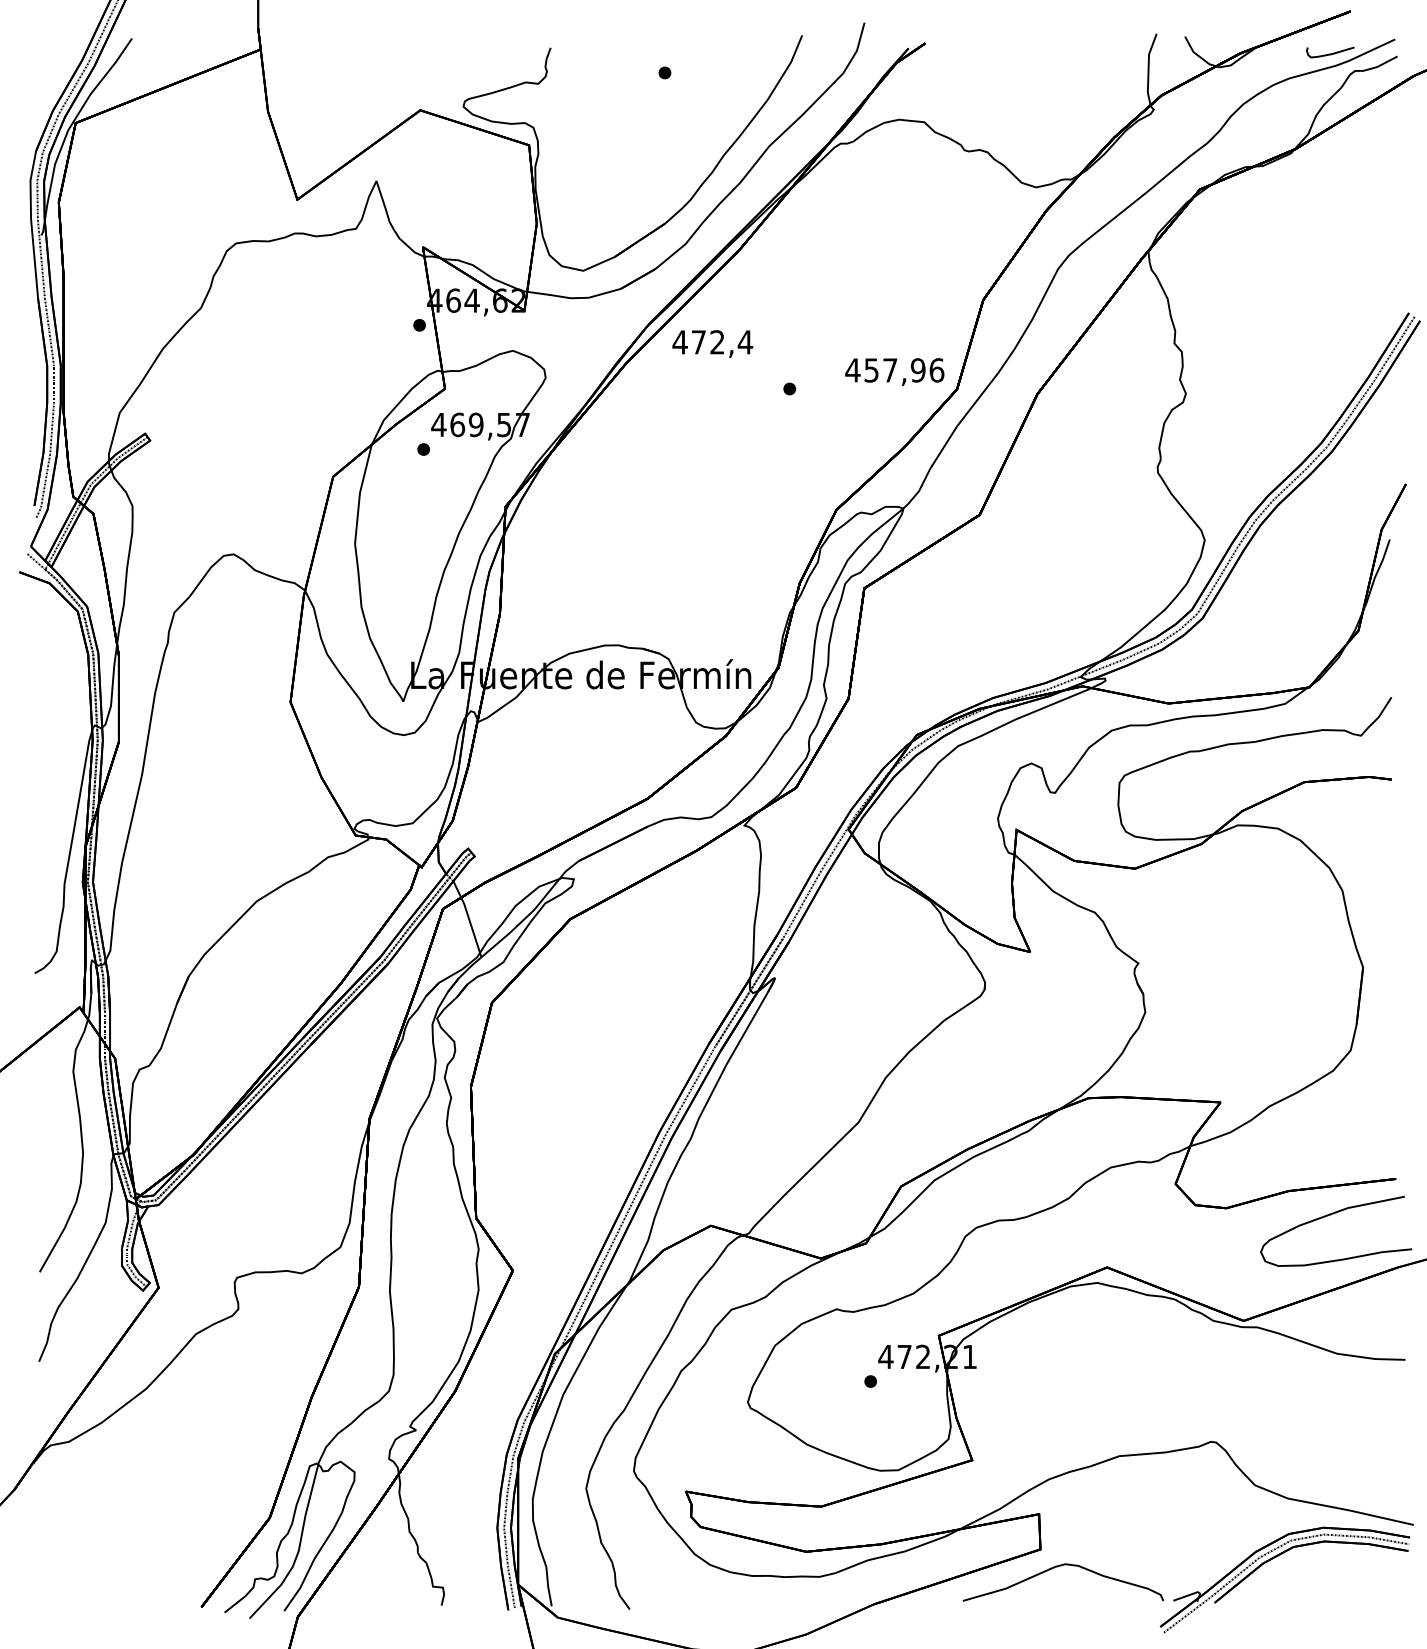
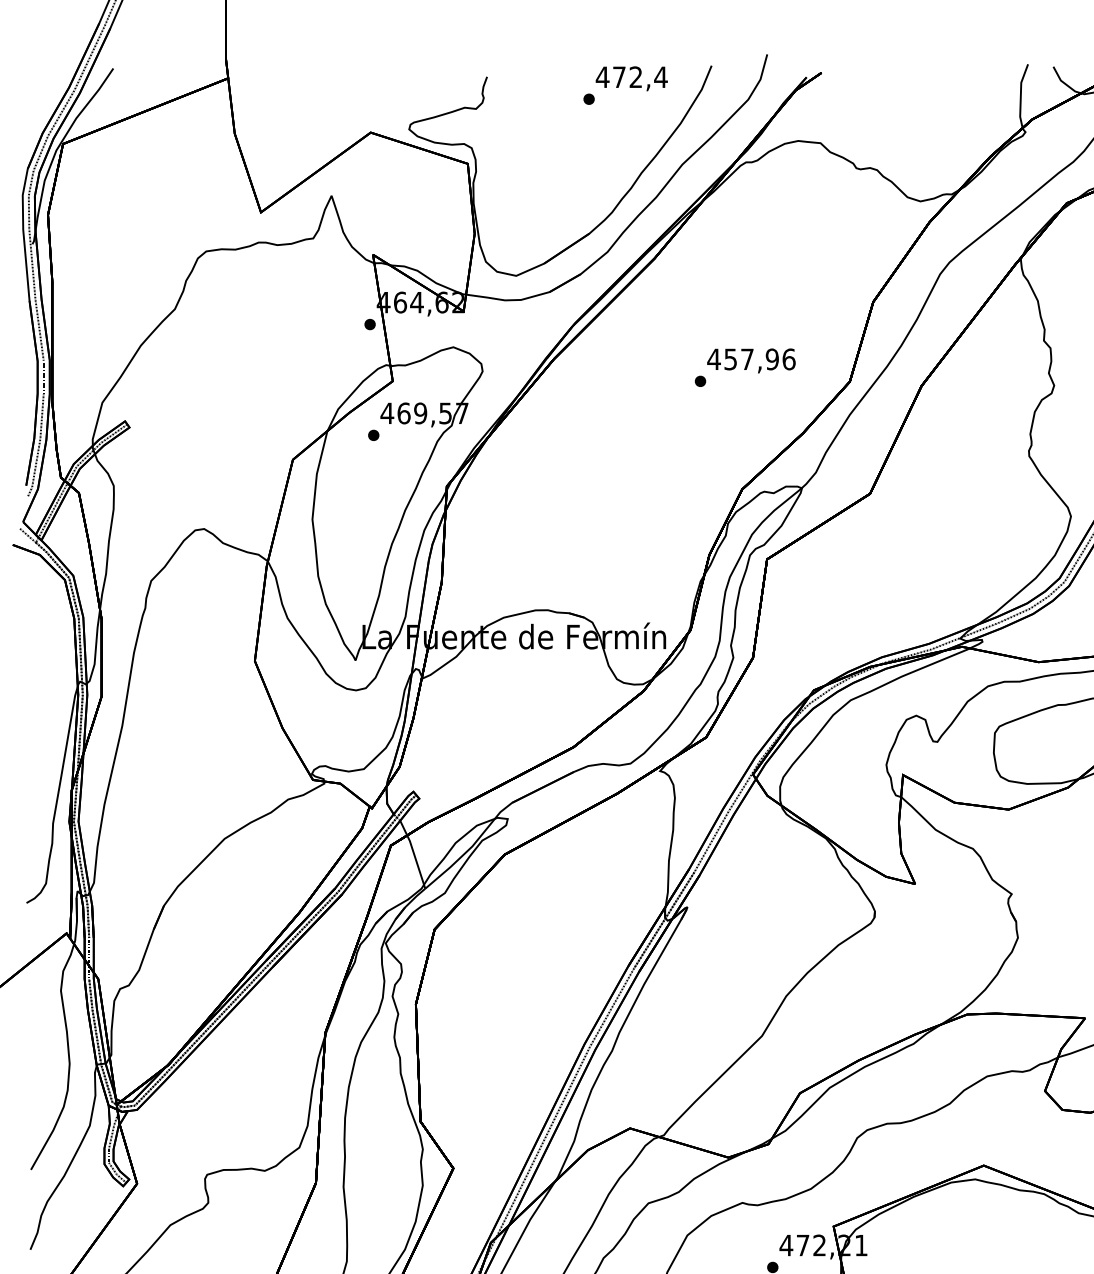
text: (712, 343) -> (631, 78), moved
text: (894, 371) -> (751, 360), moved

